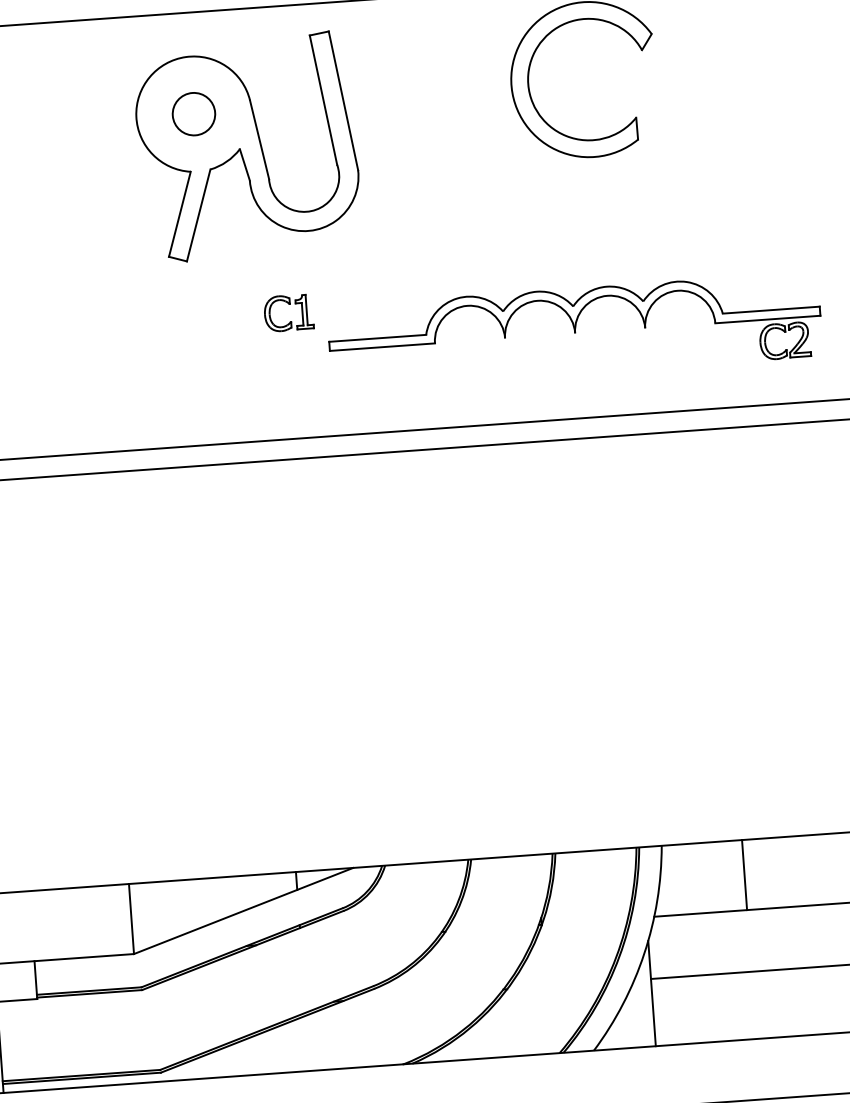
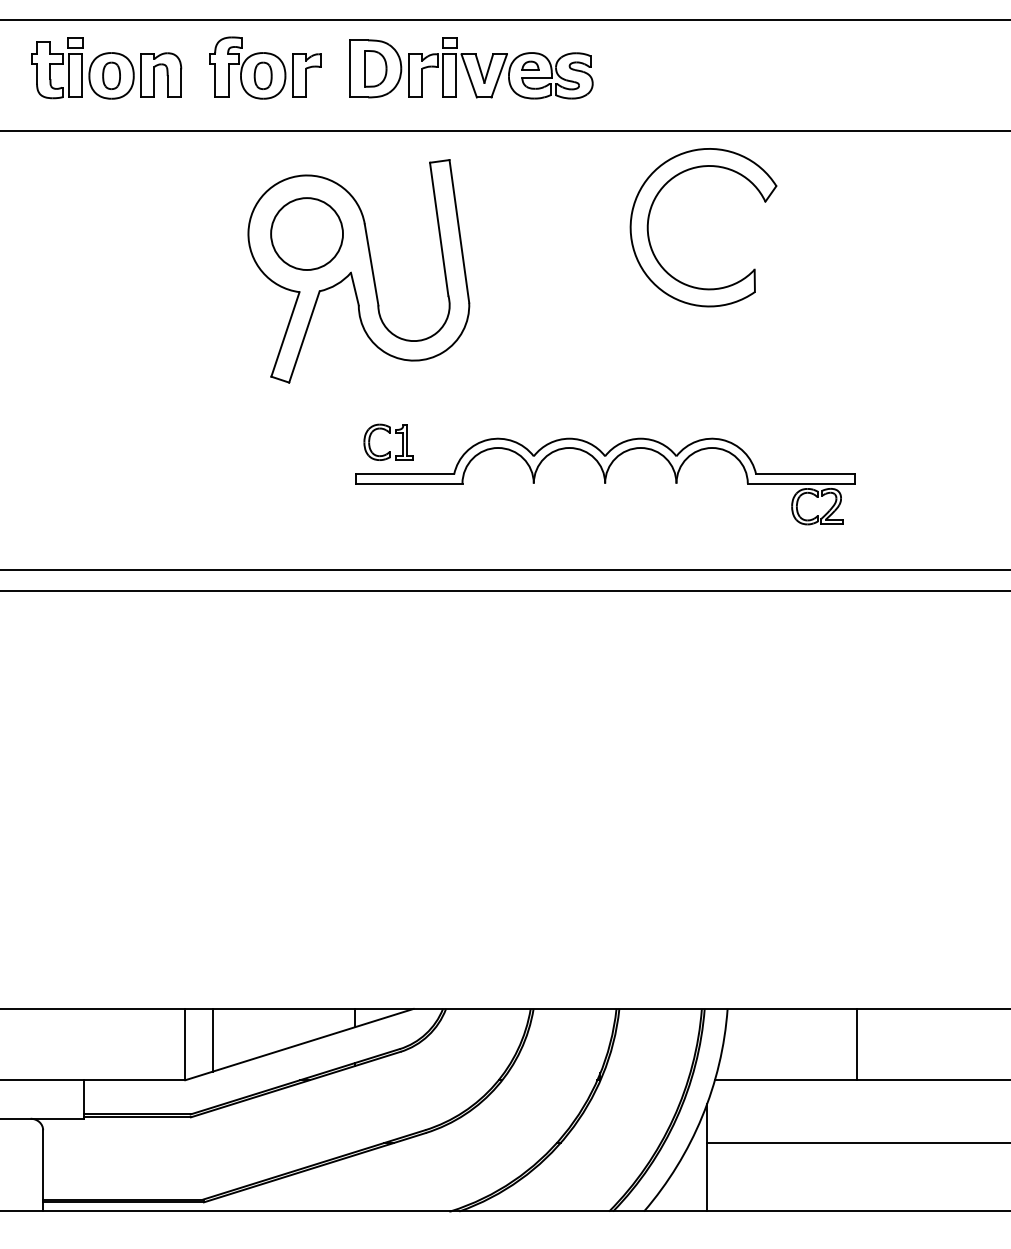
circle: (193, 113) -> (306, 233), size x1.67
part: (575, 331) -> (605, 481), moved
line: (744, 874) -> (857, 1044), moved
line: (157, 912) -> (212, 1039), added

